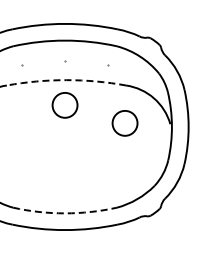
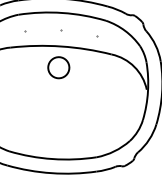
arc: (66, 80) -> (61, 46), dashed -> solid
circle: (124, 123) -> (108, 86), removed
arc: (65, 213) -> (52, 159), dashed -> solid

